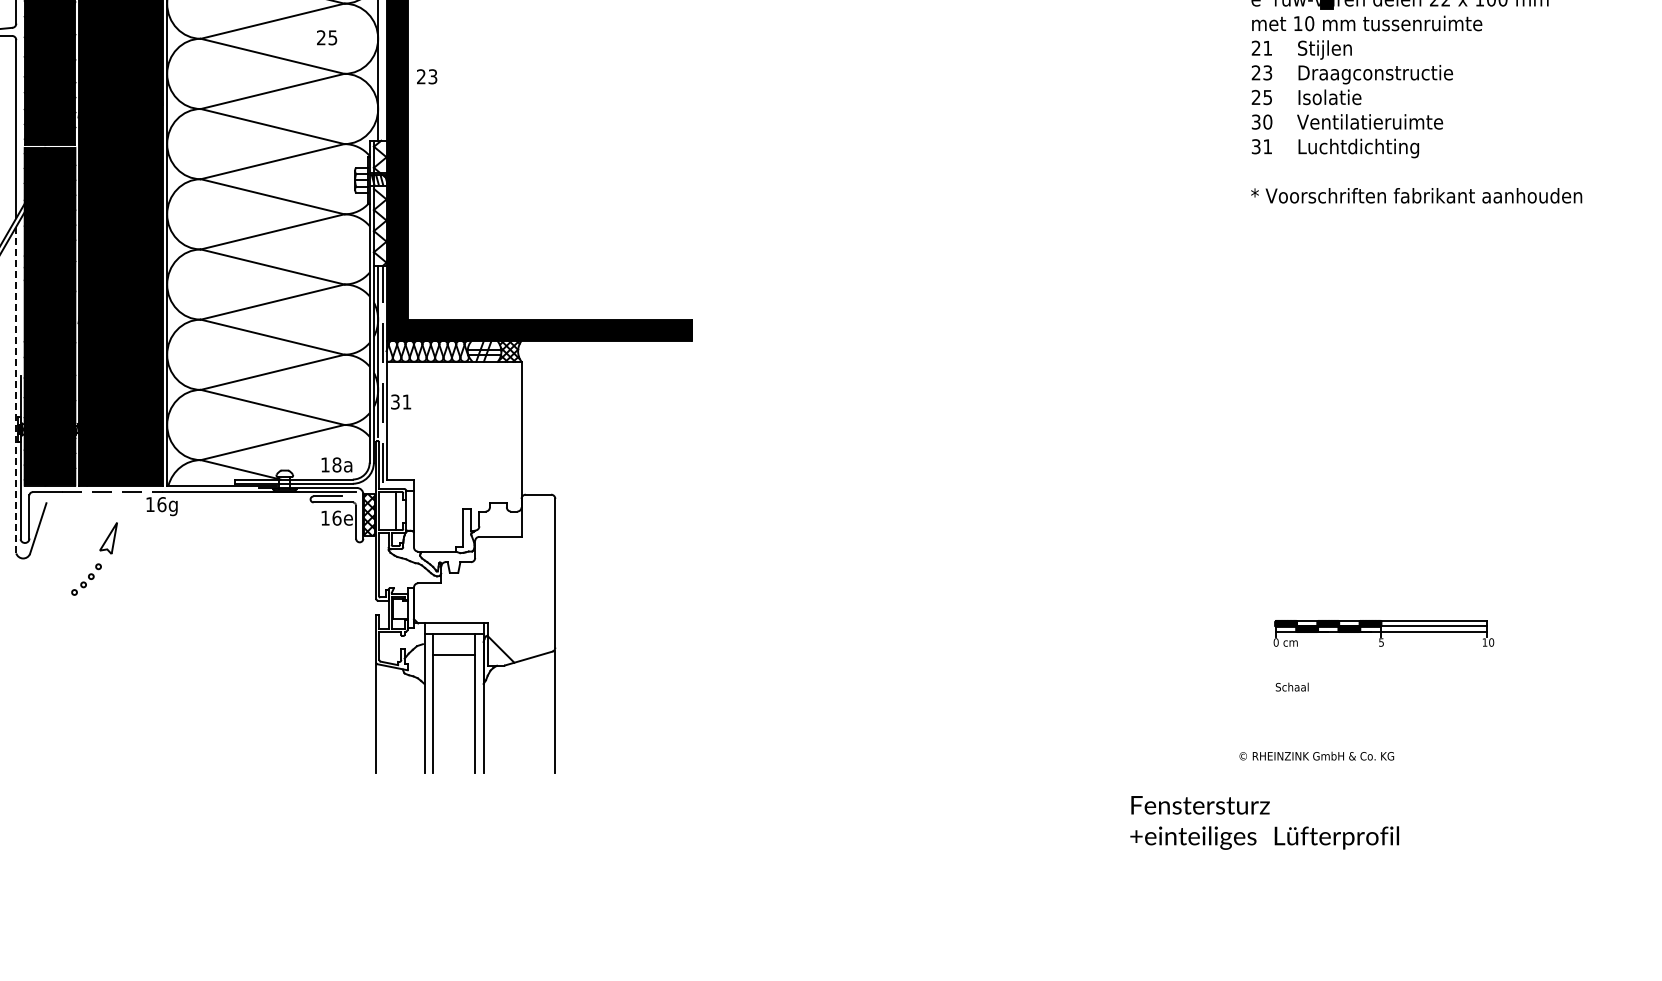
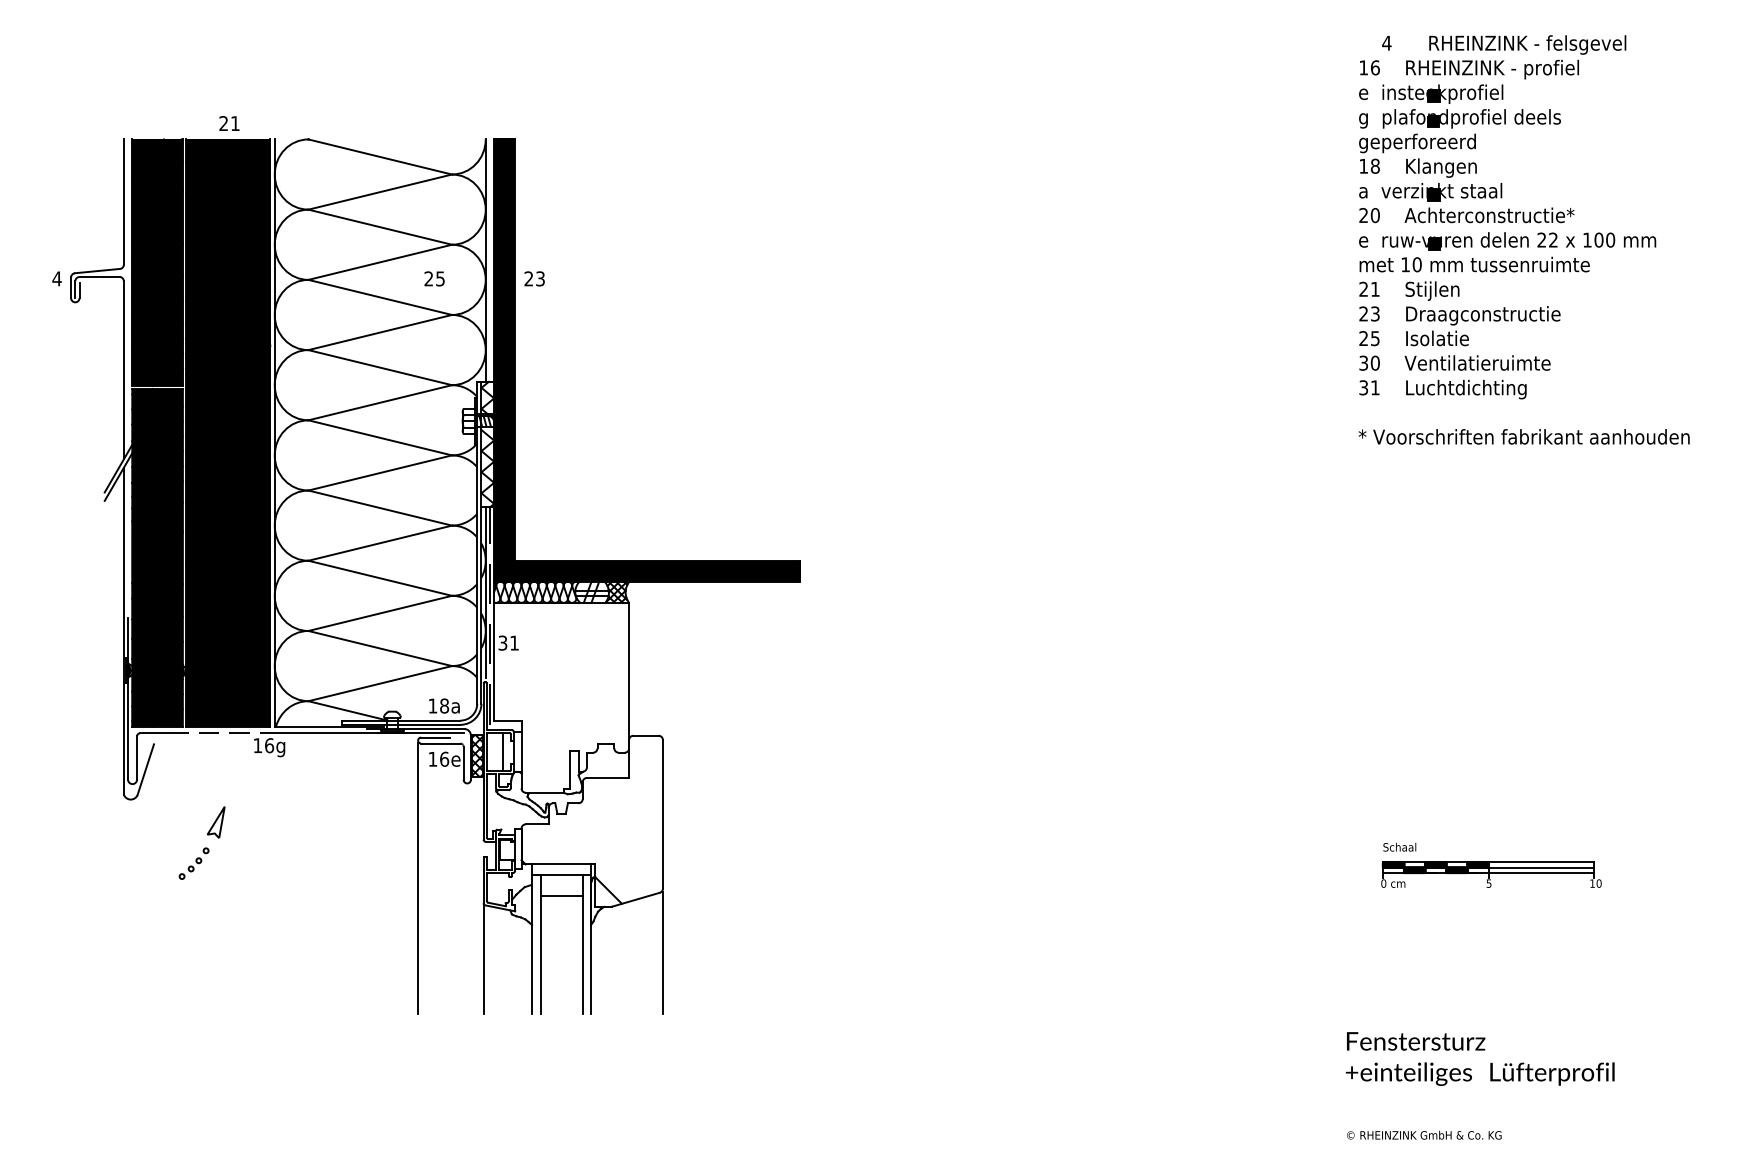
text: (426, 76) -> (534, 278), moved
line: (15, 389) -> (123, 630), dashed -> solid
part: (93, 558) -> (201, 842), moved
line: (310, 637) -> (418, 878), added
text: (1291, 686) -> (1399, 846), moved
text: (1316, 755) -> (1424, 1134), moved
text: (1263, 822) -> (1479, 1058), moved

